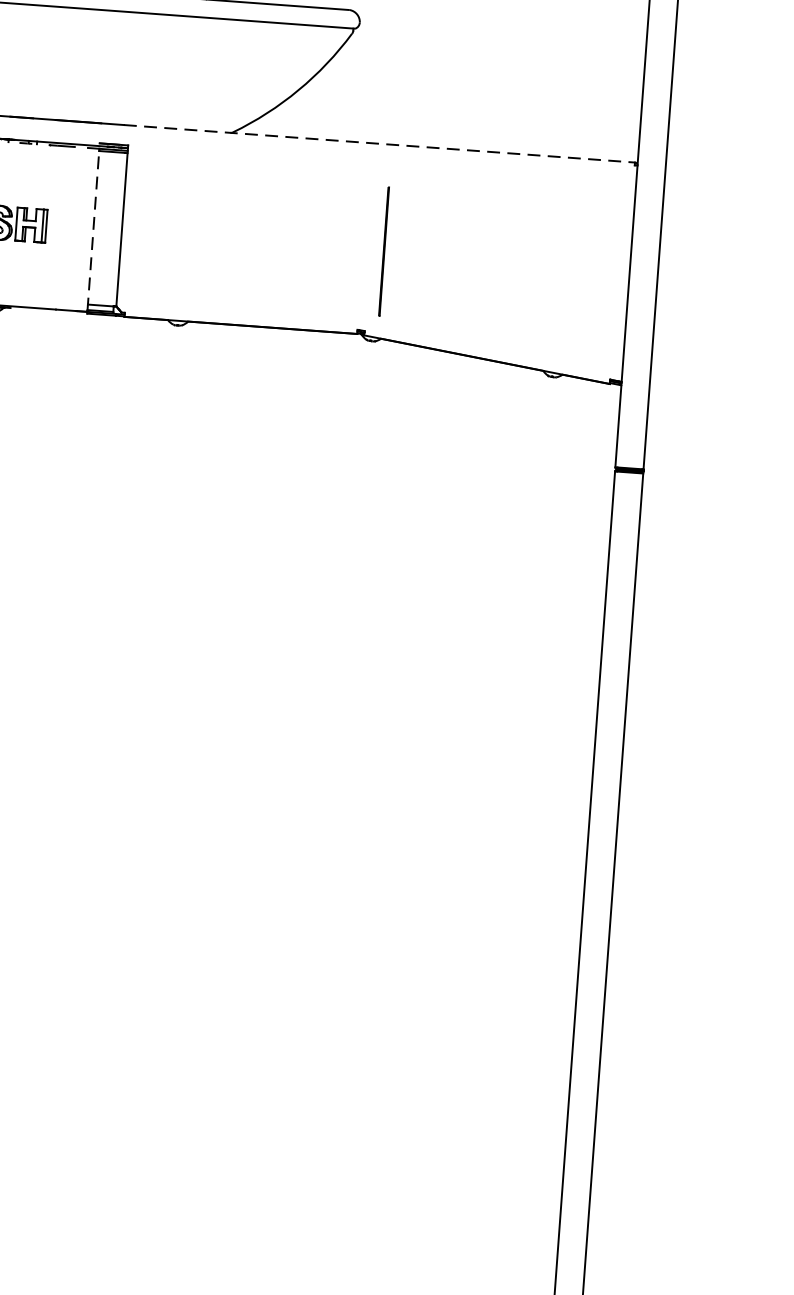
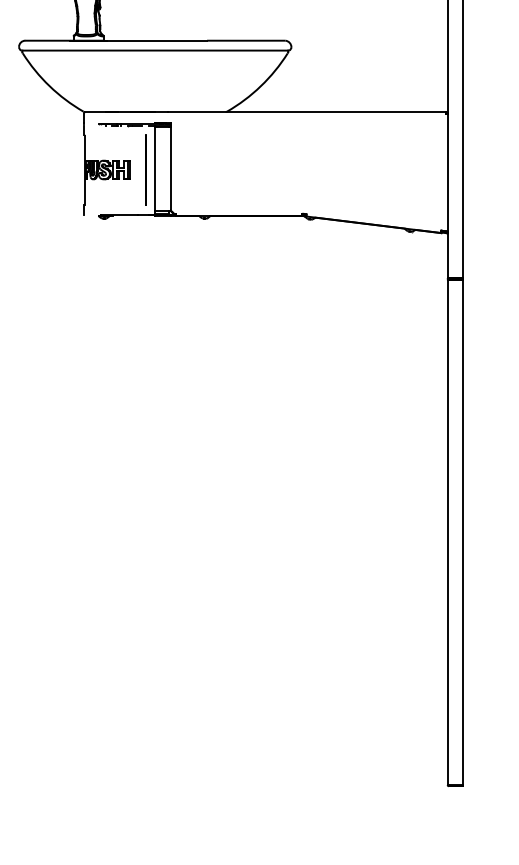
line: (380, 144) -> (307, 112), dashed -> solid
line: (93, 228) -> (155, 169), dashed -> solid
line: (383, 250) -> (145, 169), moved

